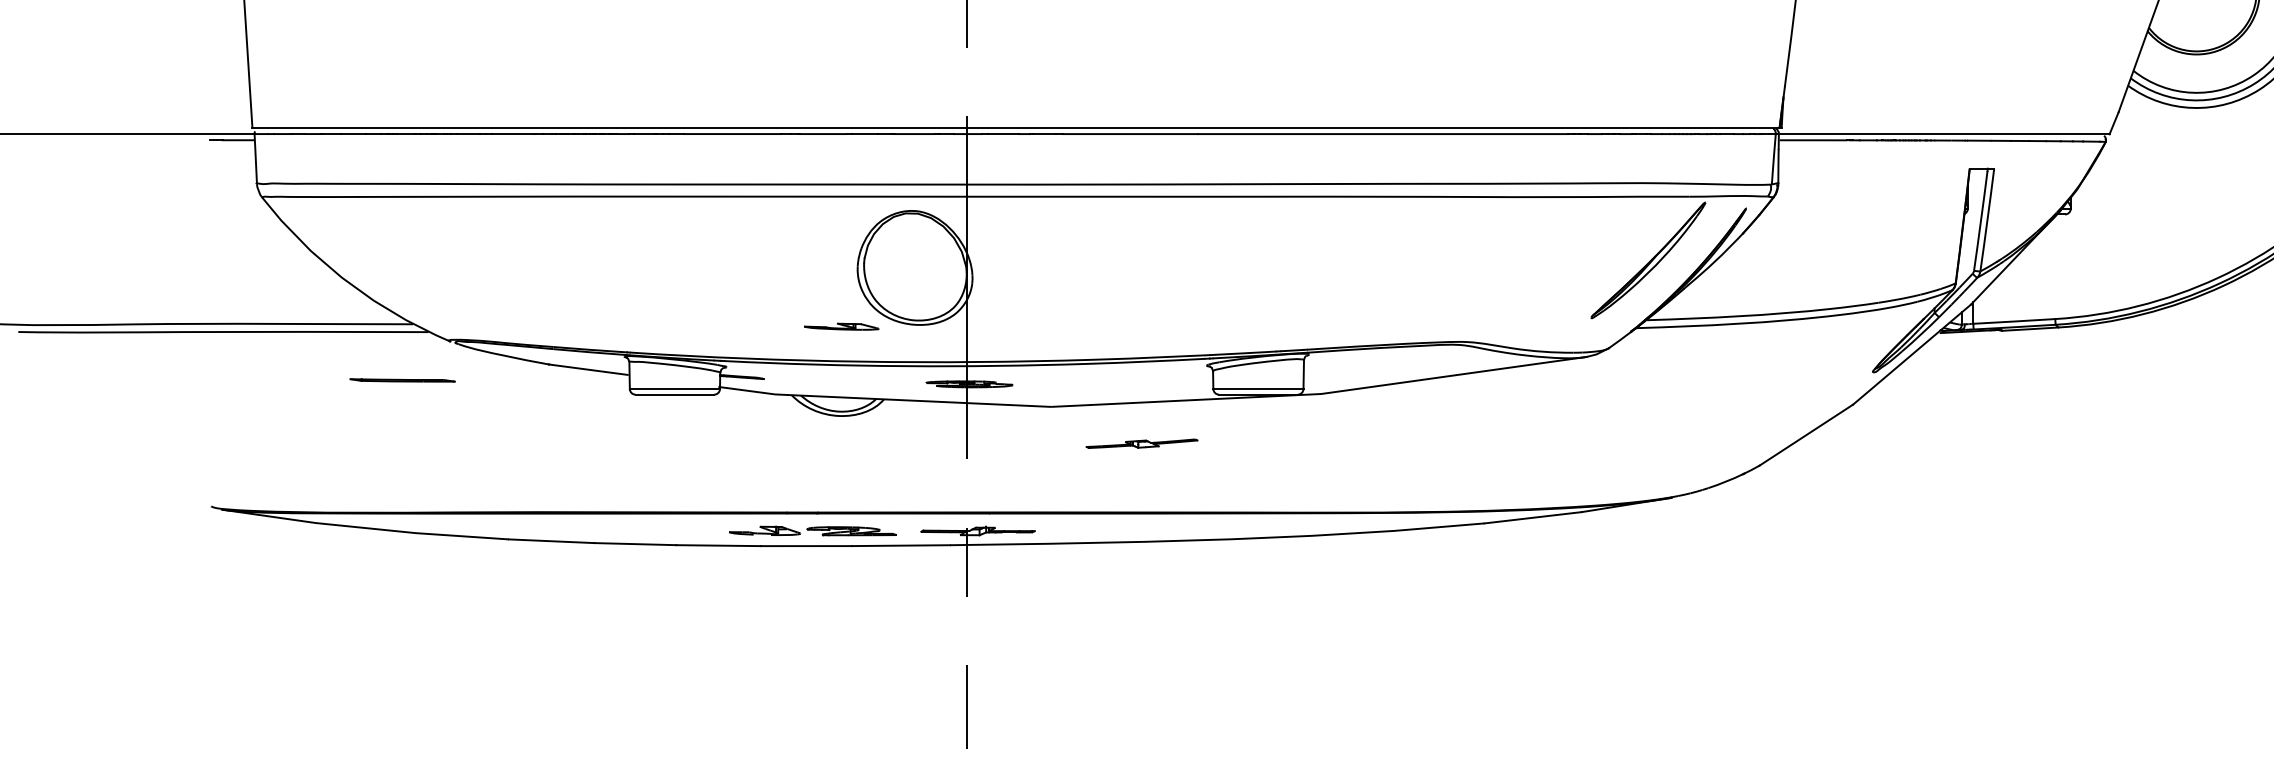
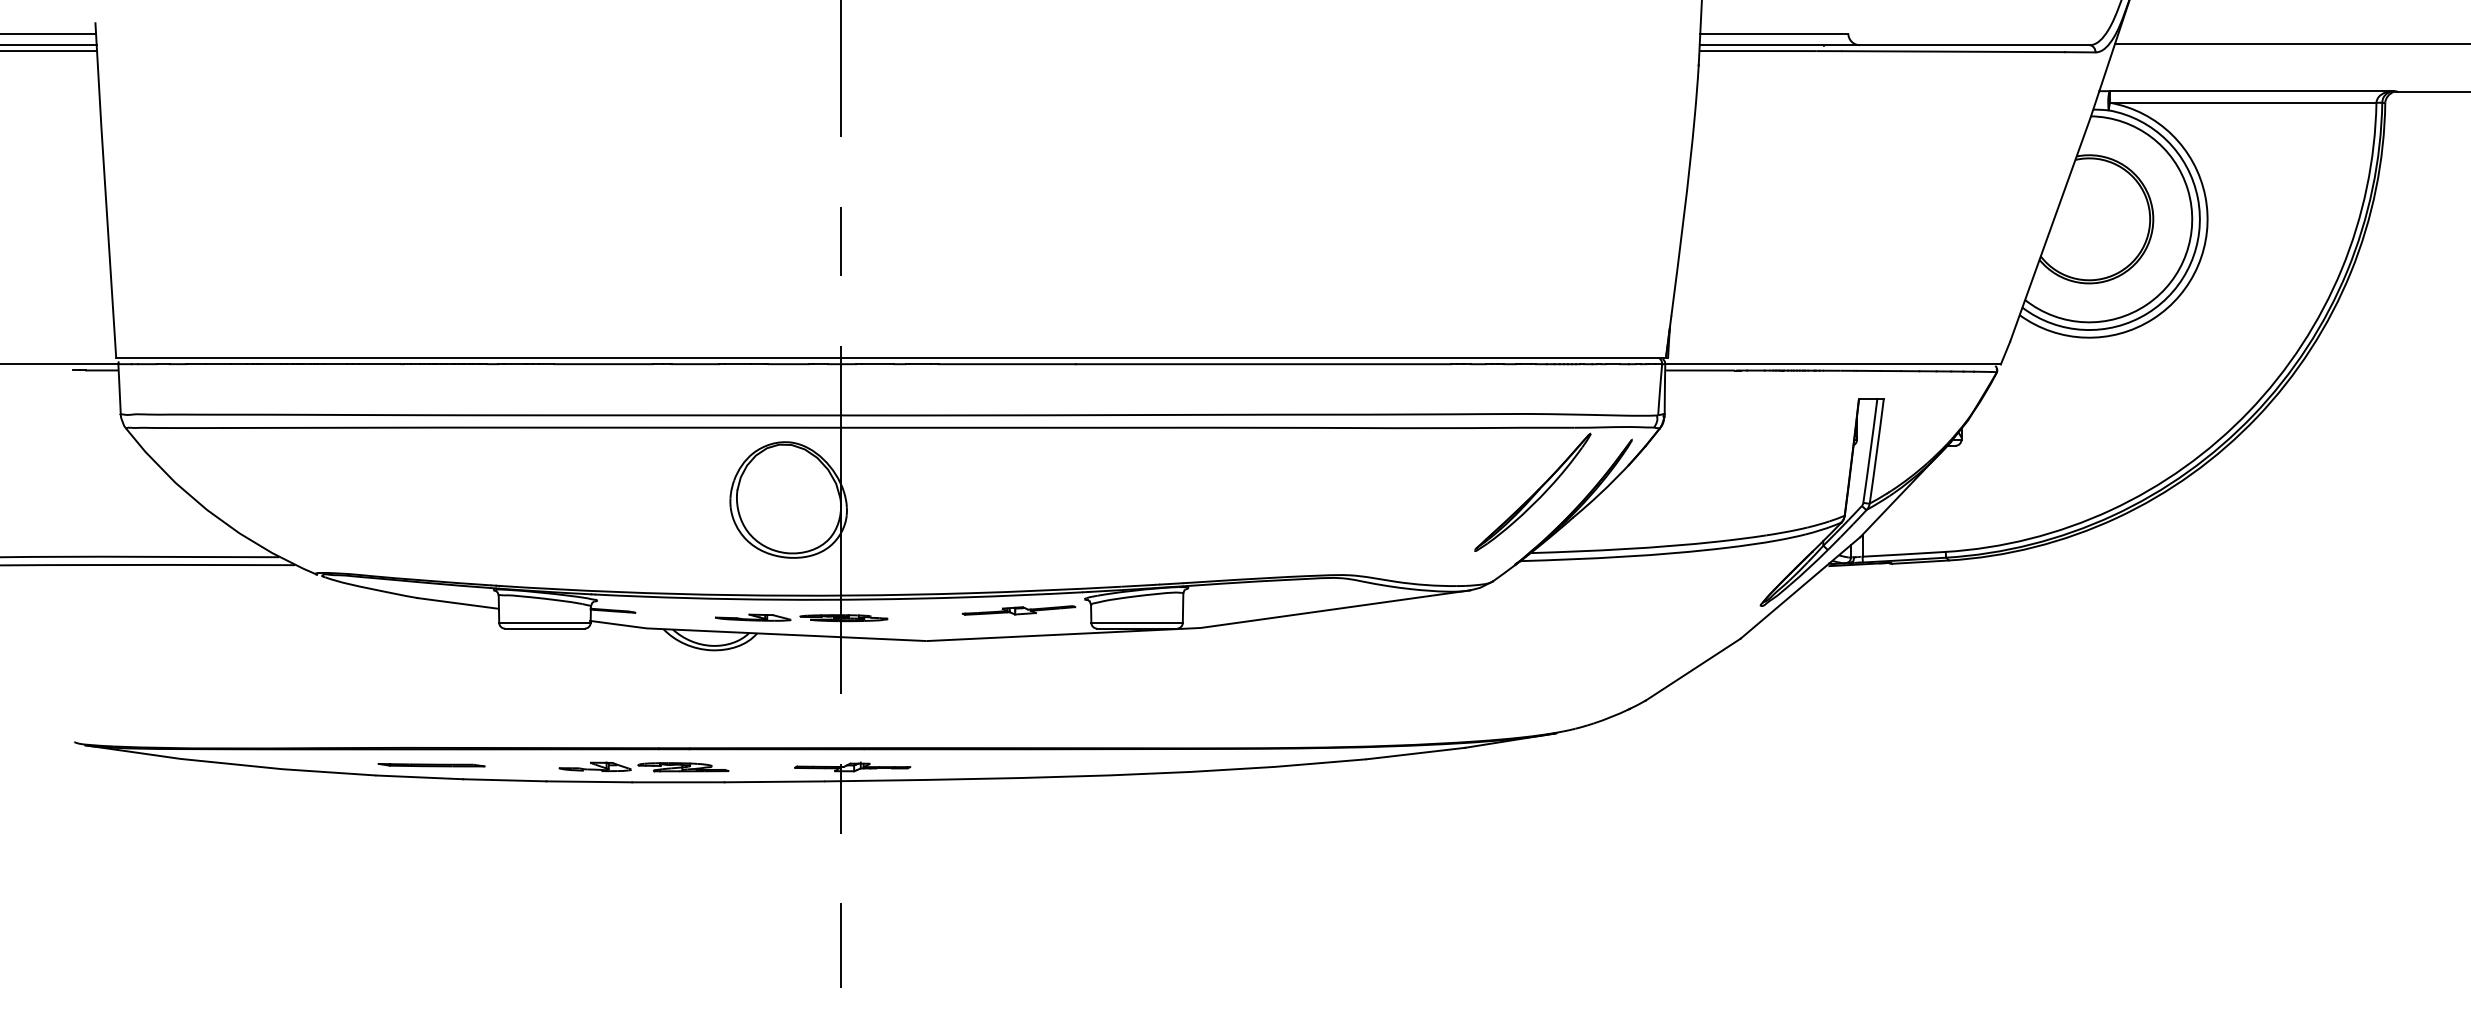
part: (842, 326) -> (753, 617), moved
part: (402, 380) -> (431, 765), moved
part: (1141, 443) -> (1018, 610), moved
part: (812, 530) -> (643, 766), moved

